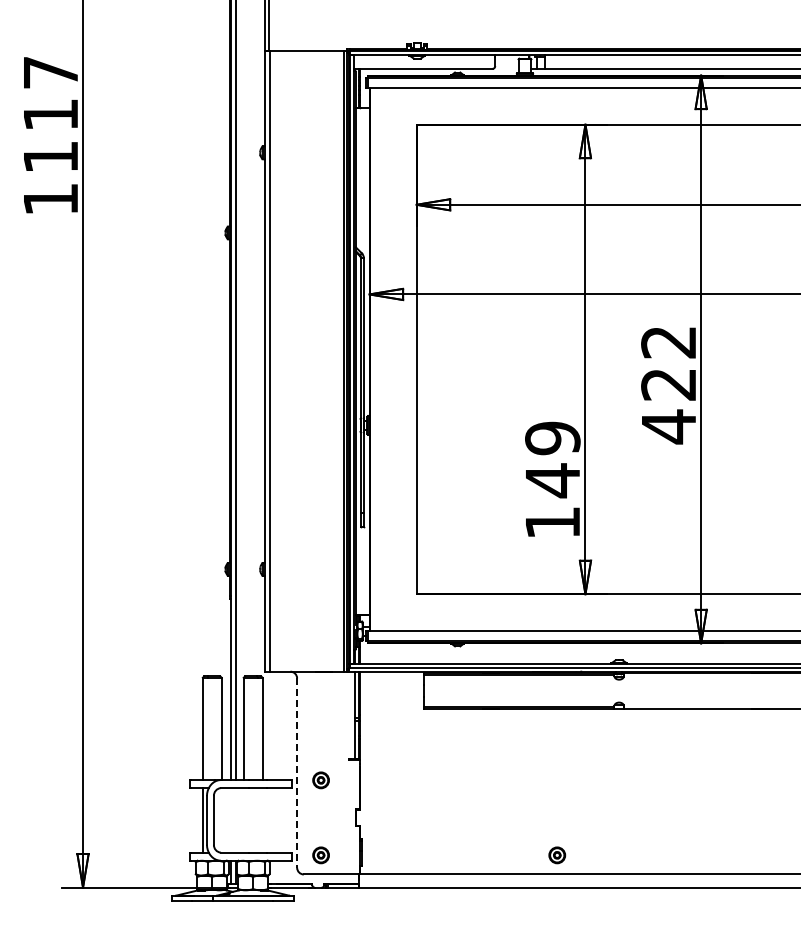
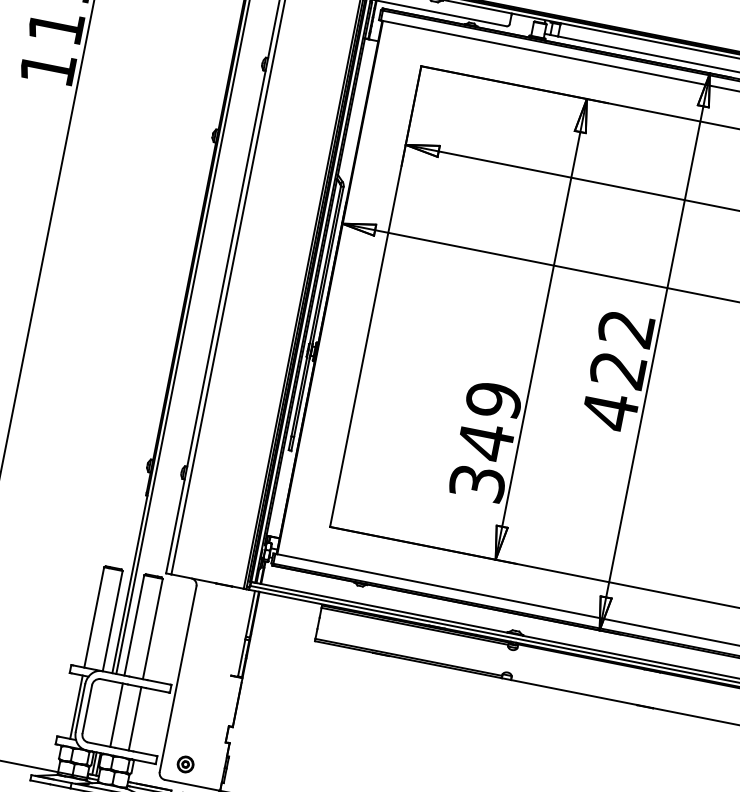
text: (552, 522) -> (477, 482), 149 -> 349
line: (297, 773) -> (178, 679), dashed -> solid
part: (320, 780) -> (199, 690), removed
line: (243, 820) -> (116, 715), added
line: (262, 820) -> (134, 718), added

